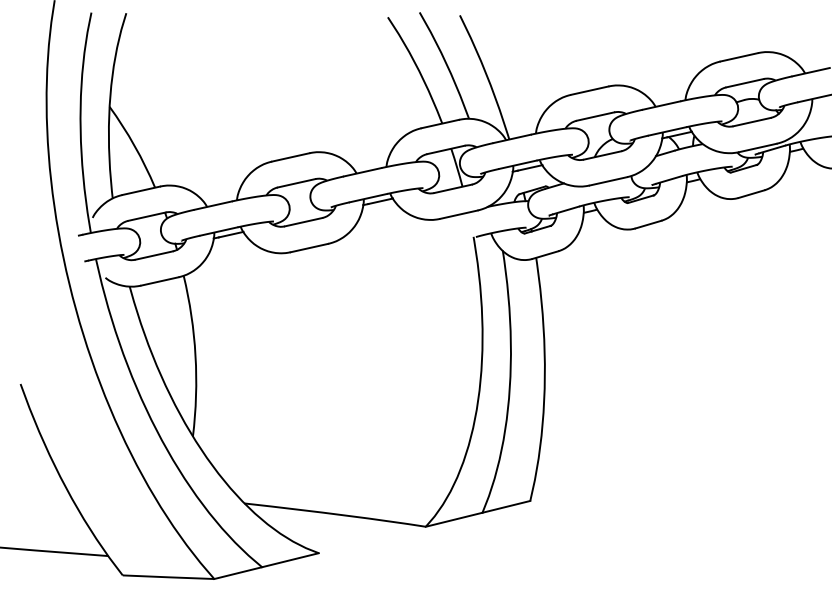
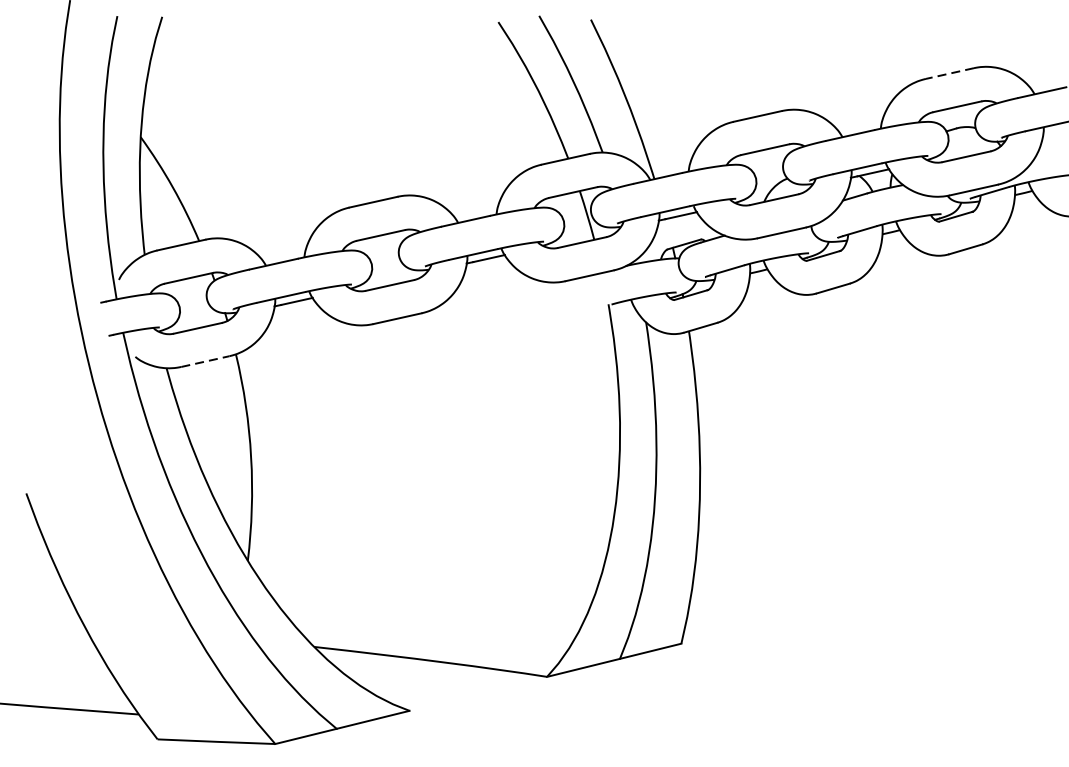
line: (738, 57) -> (948, 73), solid -> dashed
line: (160, 281) -> (206, 361), solid -> dashed

